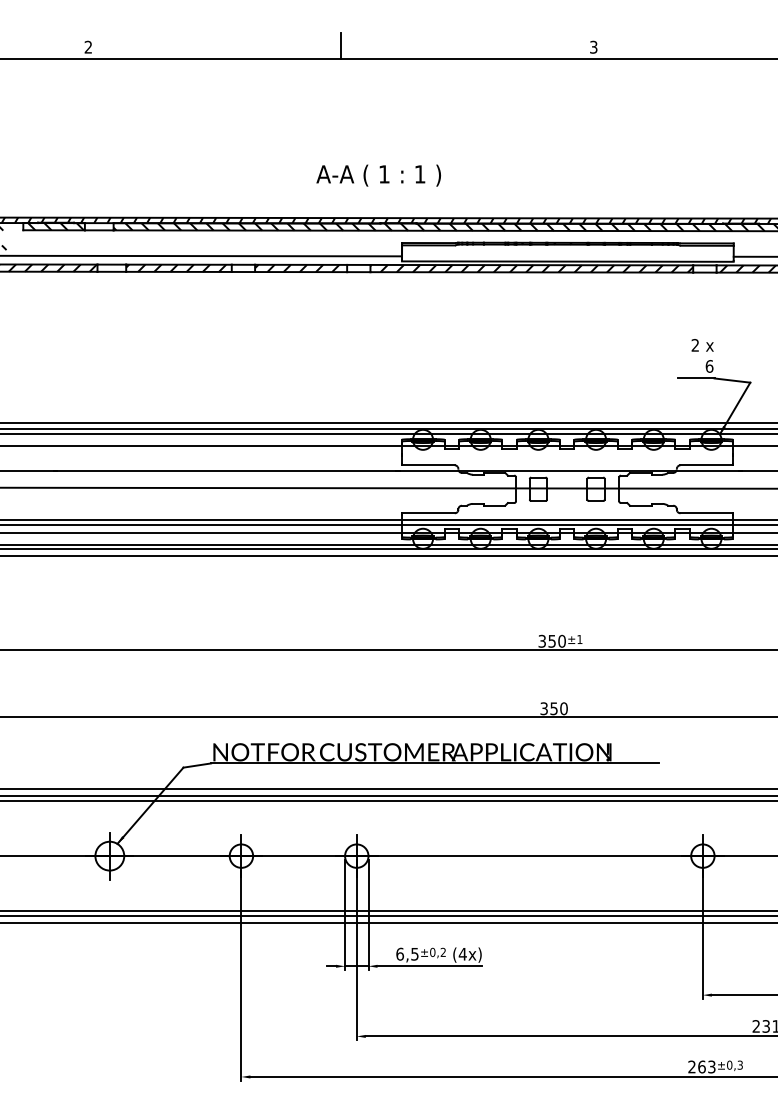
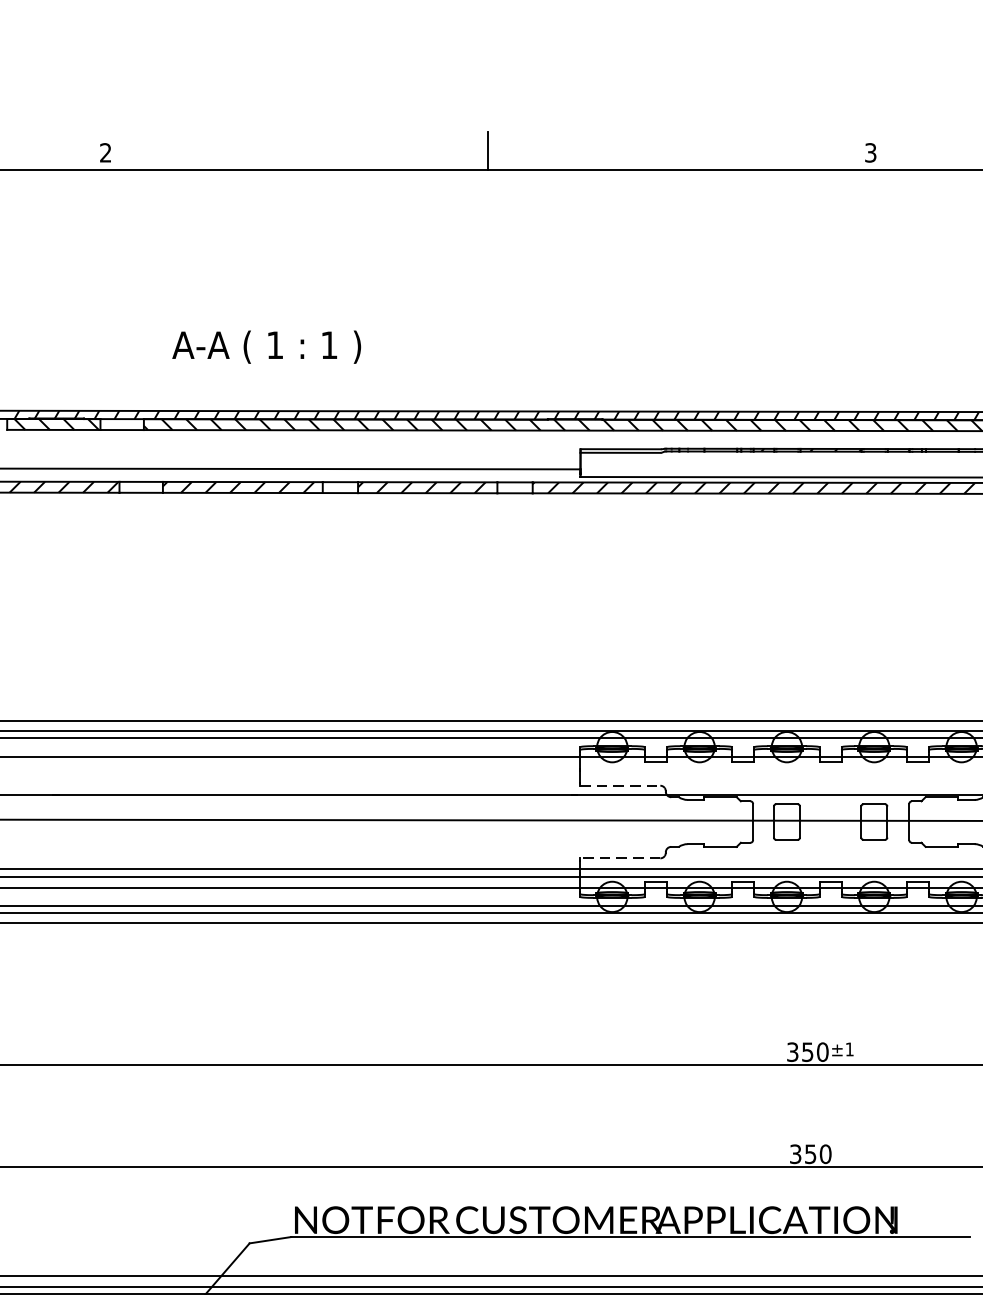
text: (378, 175) -> (266, 346), moved
line: (428, 465) -> (620, 785), solid -> dashed
line: (427, 513) -> (619, 858), solid -> dashed

